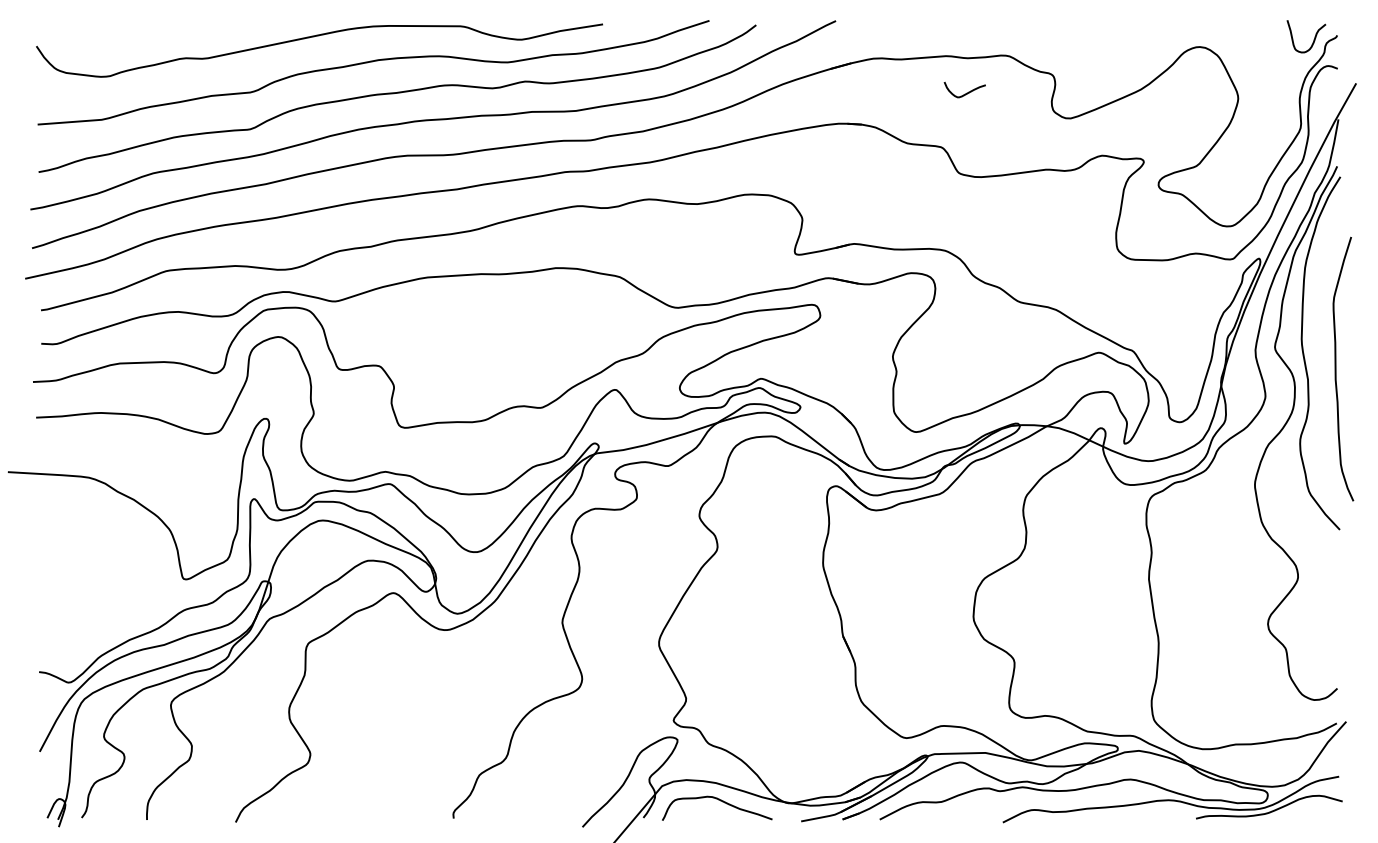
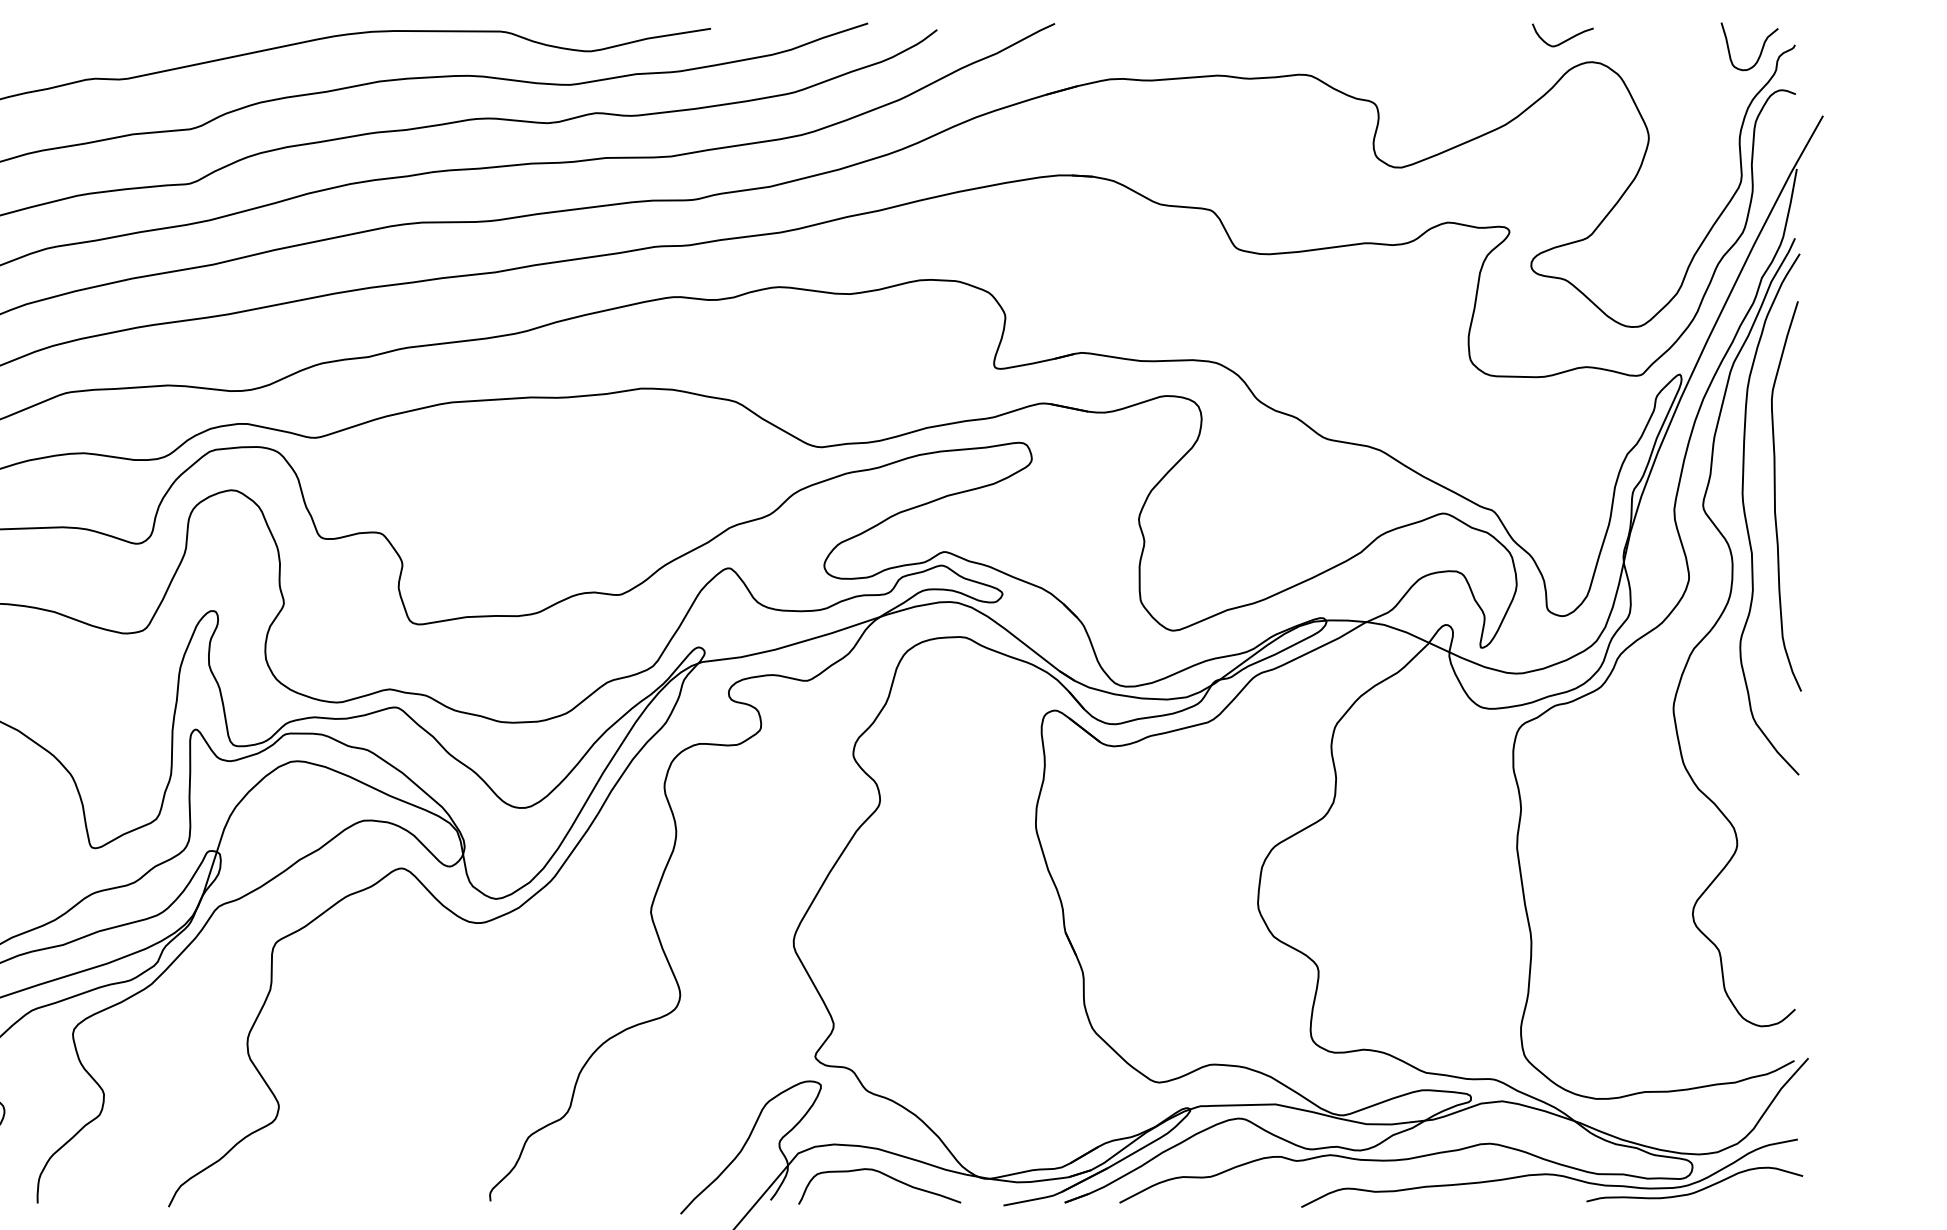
curve: (966, 92) -> (1565, 39), moved
curve: (1336, 368) -> (1776, 495), moved

